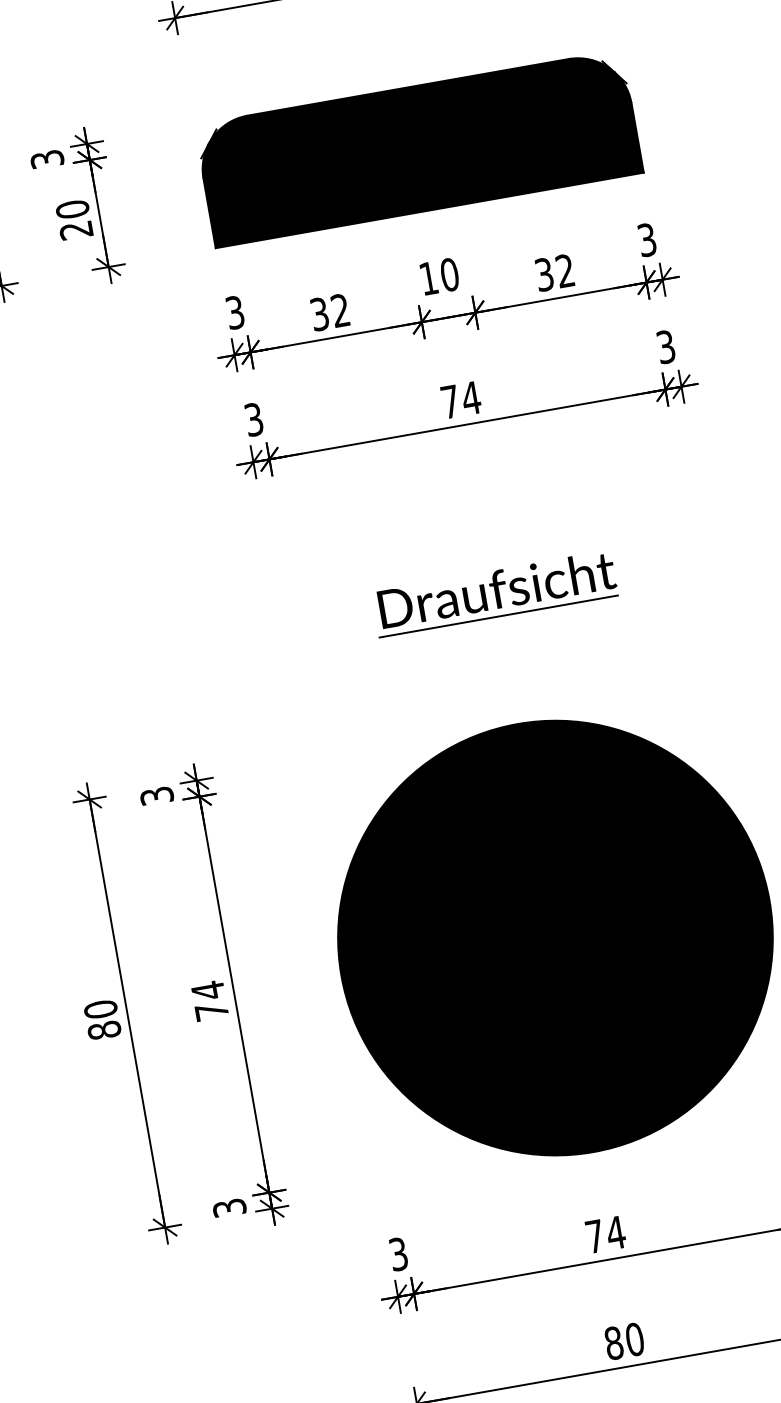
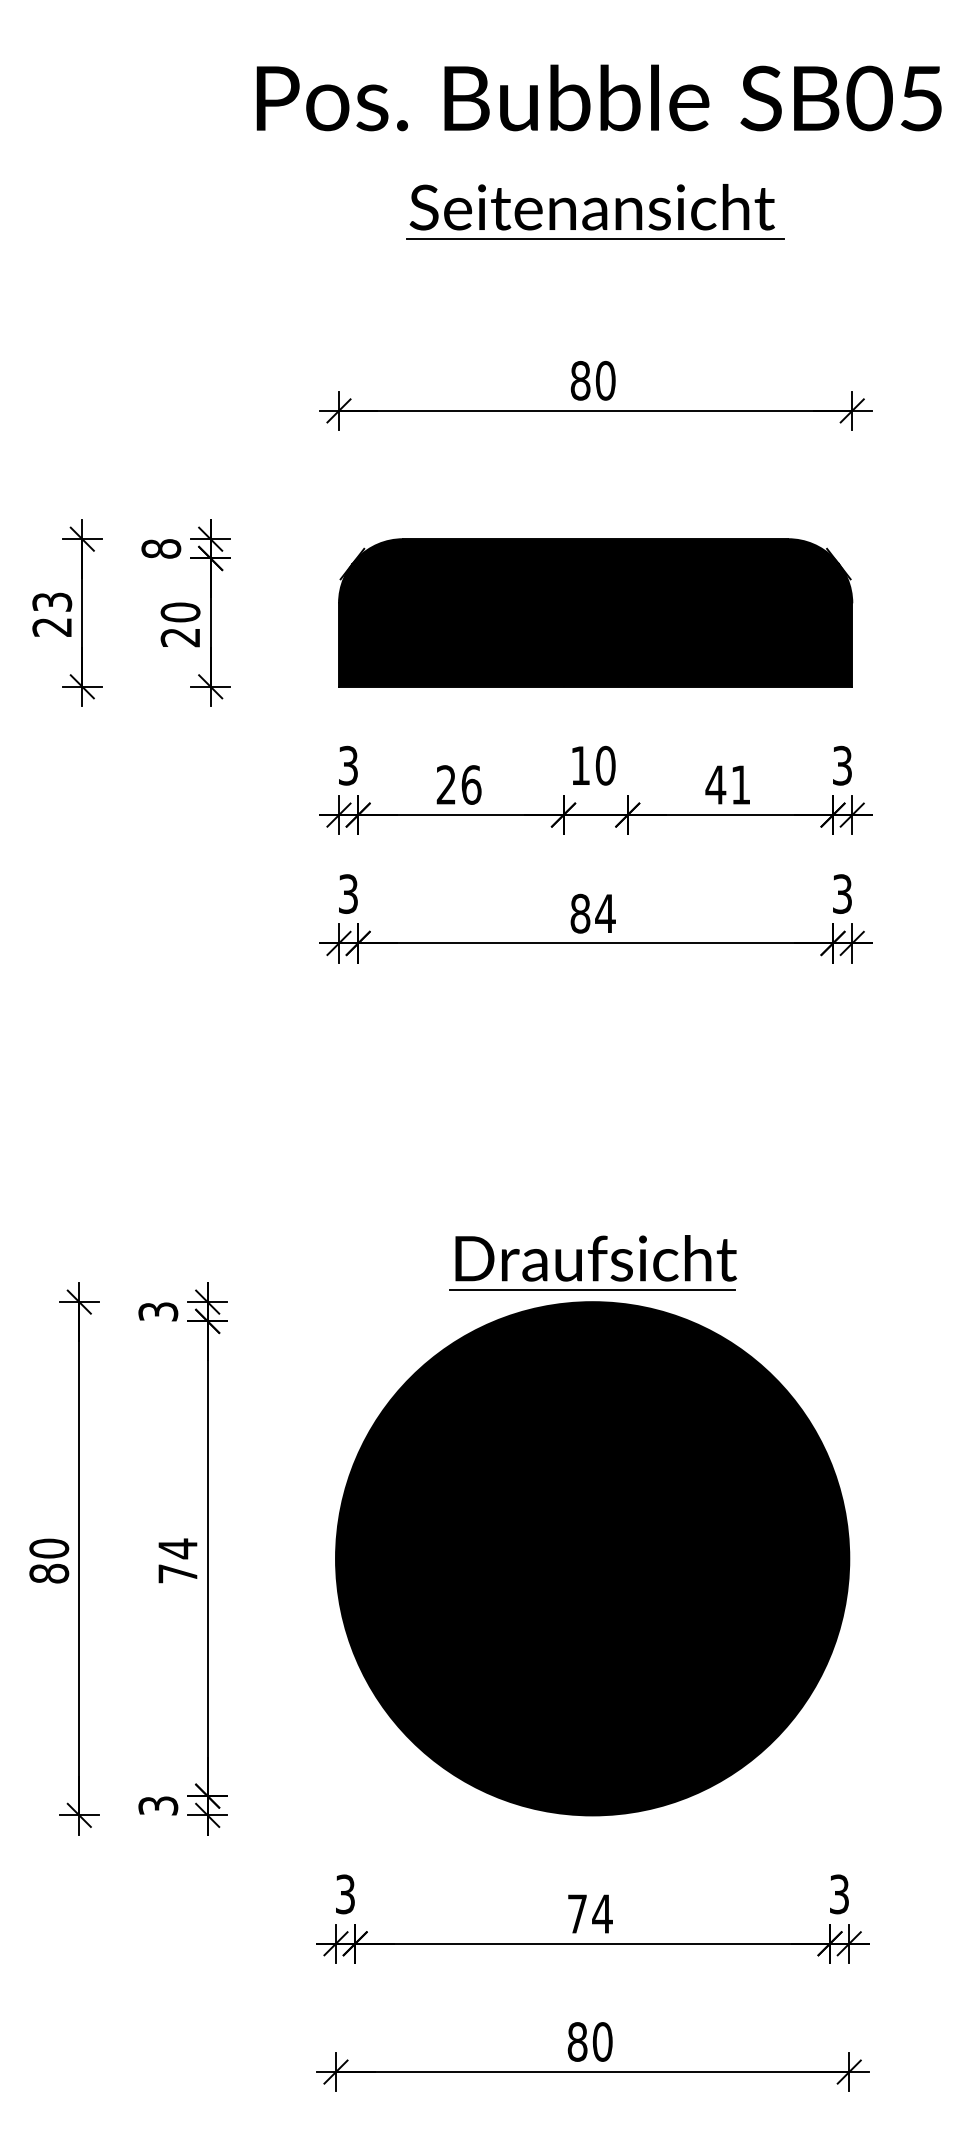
text: (47, 158) -> (161, 548), 3 -> 8
text: (554, 272) -> (727, 784), 32 -> 41
text: (329, 312) -> (458, 784), 32 -> 26
text: (450, 401) -> (580, 913), 74 -> 84
part: (494, 593) -> (592, 1262), moved

